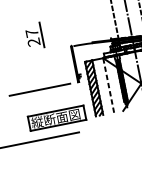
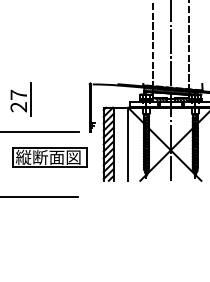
part: (34, 36) -> (20, 99), moved
line: (108, 85) -> (128, 144), dashed -> solid
part: (56, 118) -> (49, 157), moved

